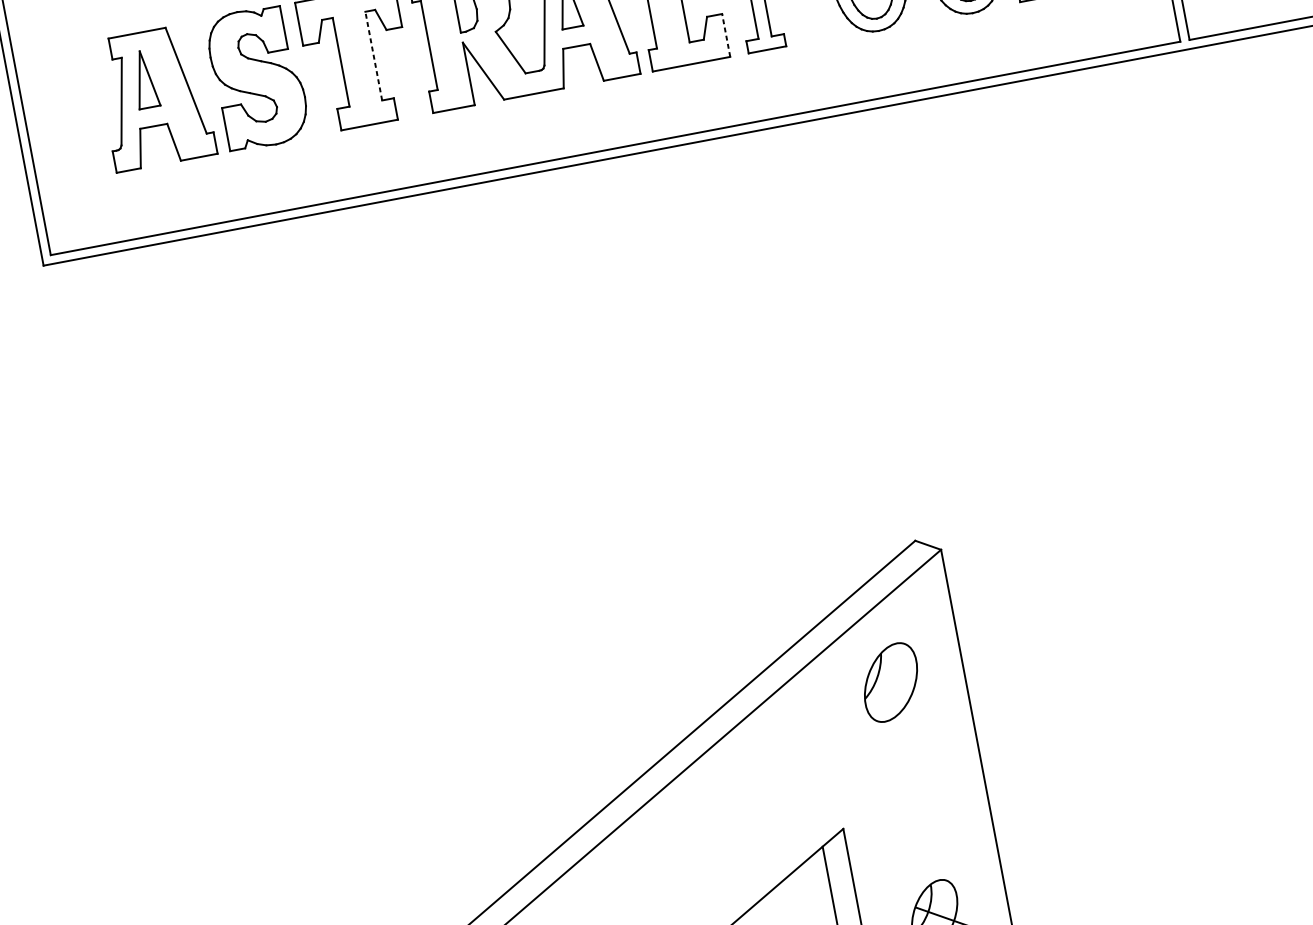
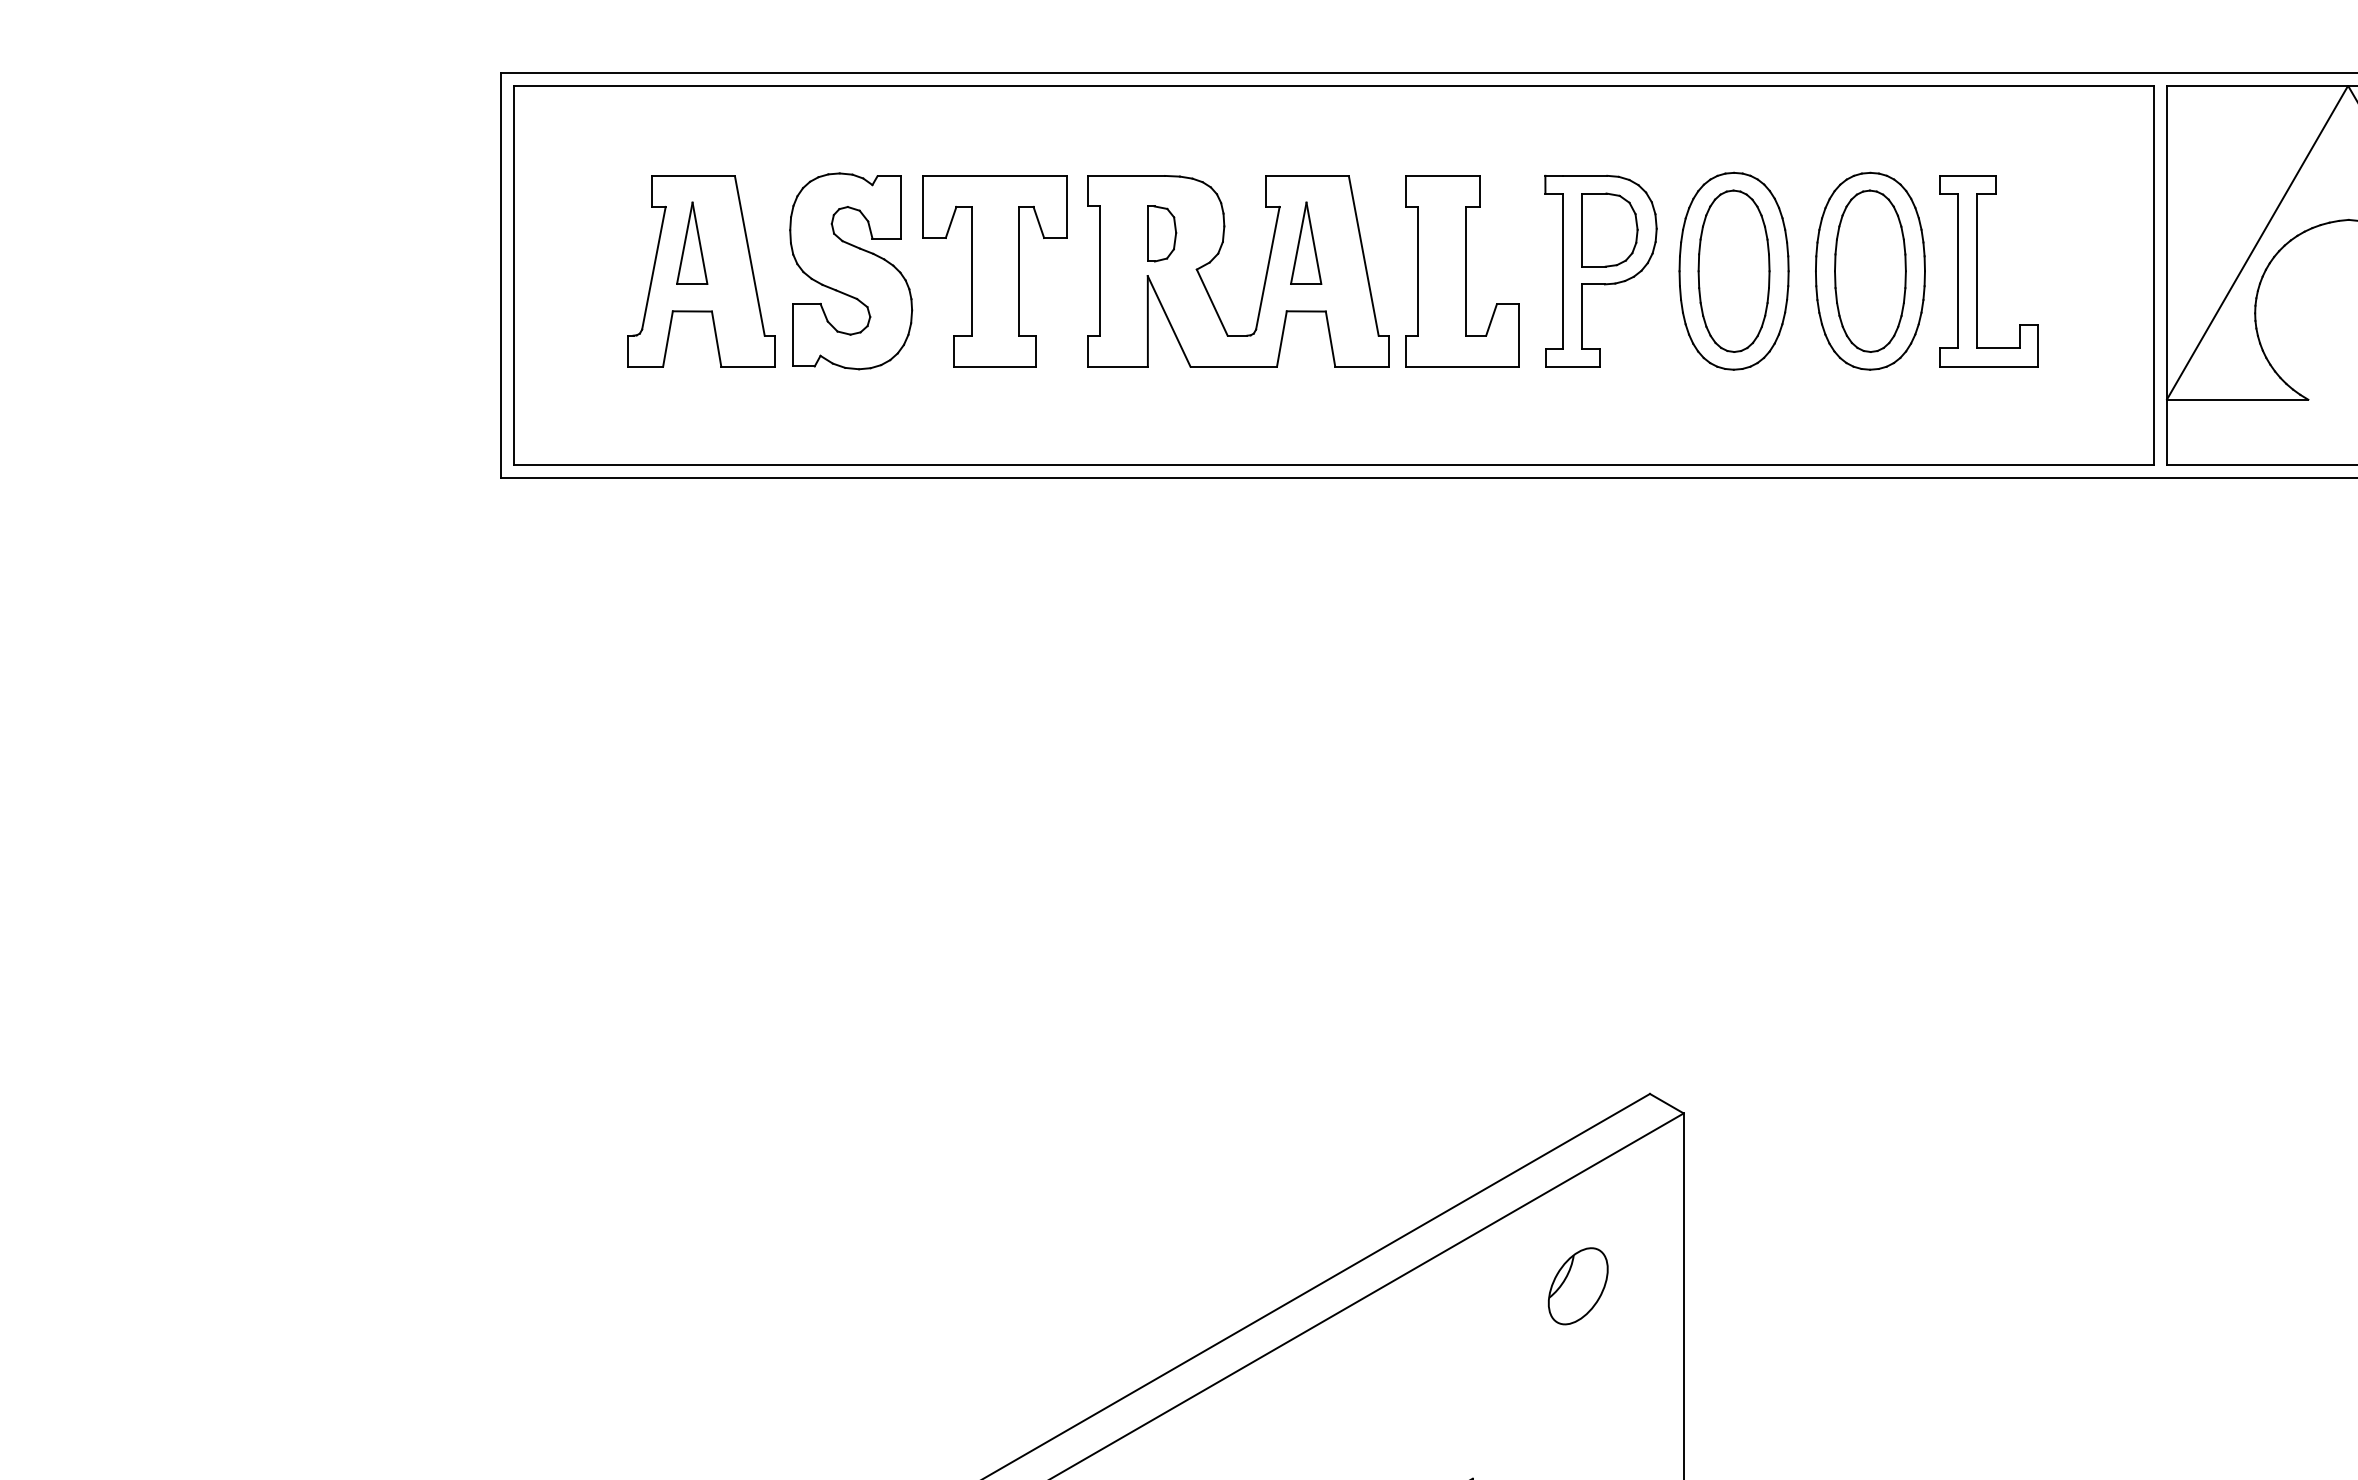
line: (726, 35) -> (1518, 335), dashed -> solid
line: (373, 55) -> (1019, 270), dashed -> solid
part: (890, 682) -> (1577, 1286), size x0.71

